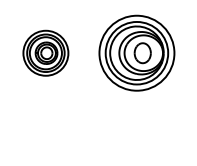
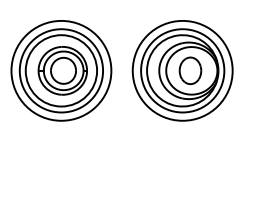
part: (45, 52) -> (61, 70), size x1.67

